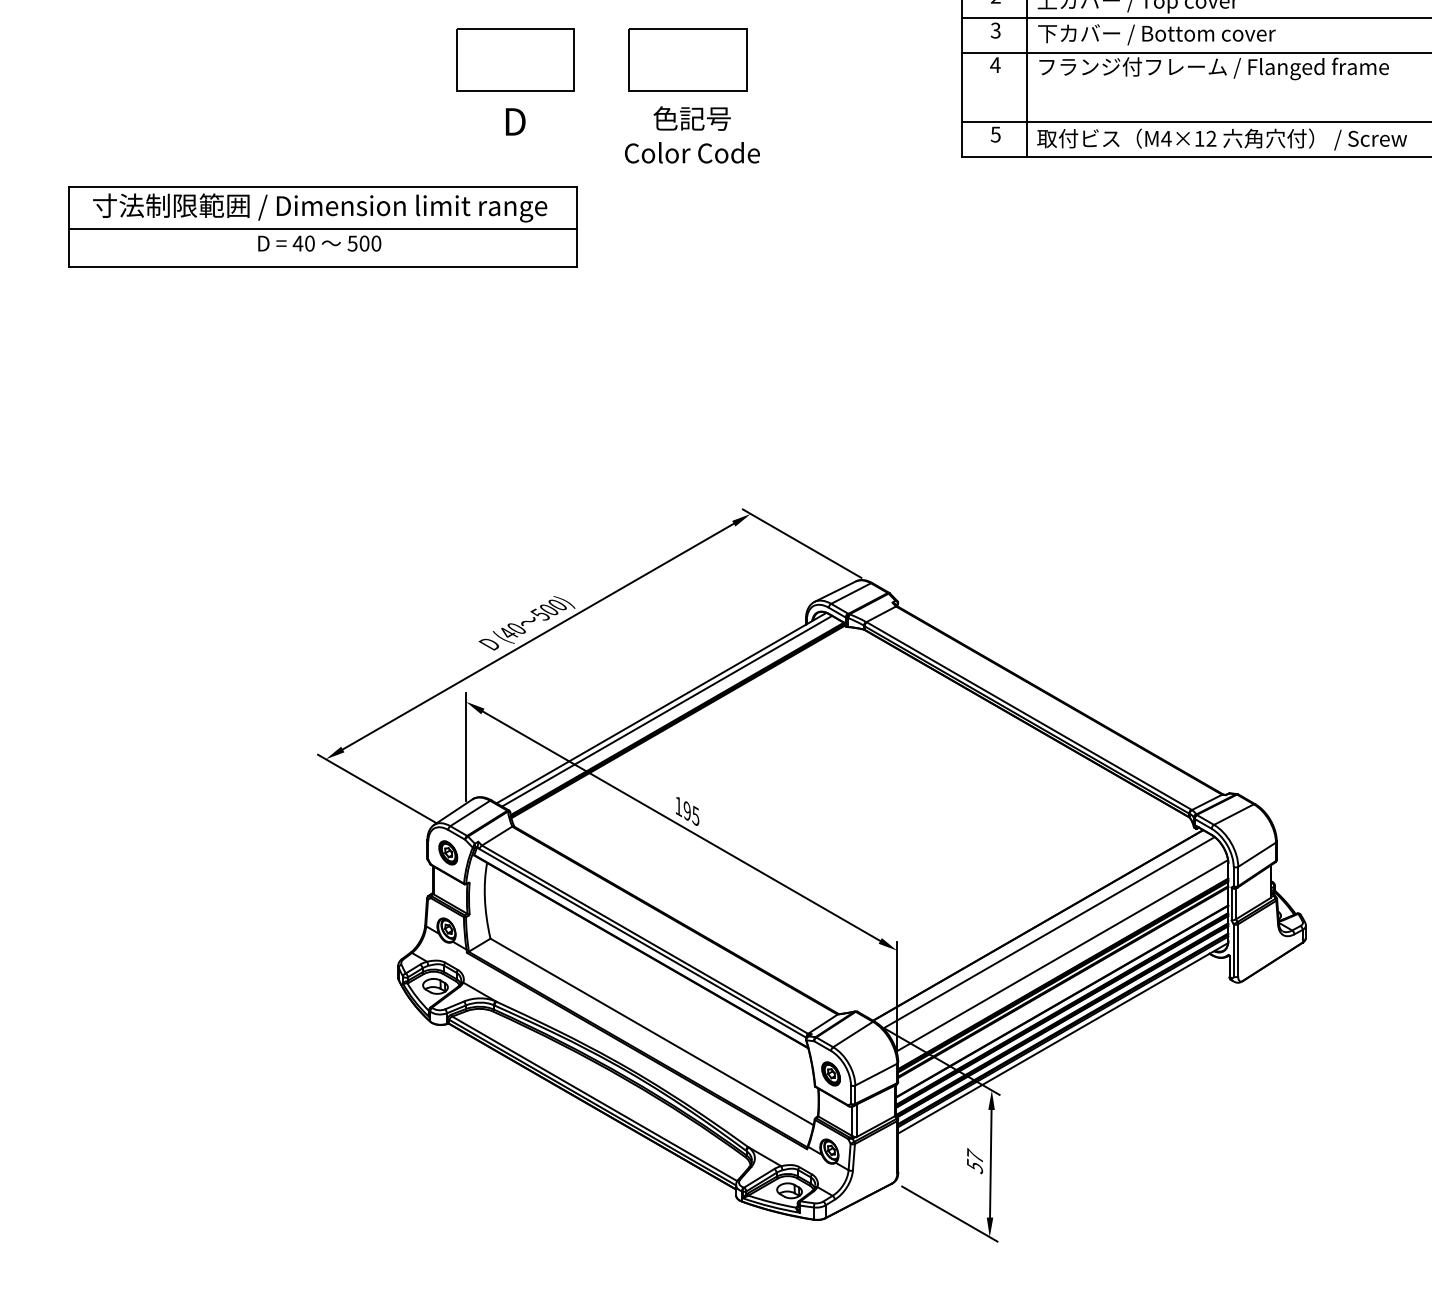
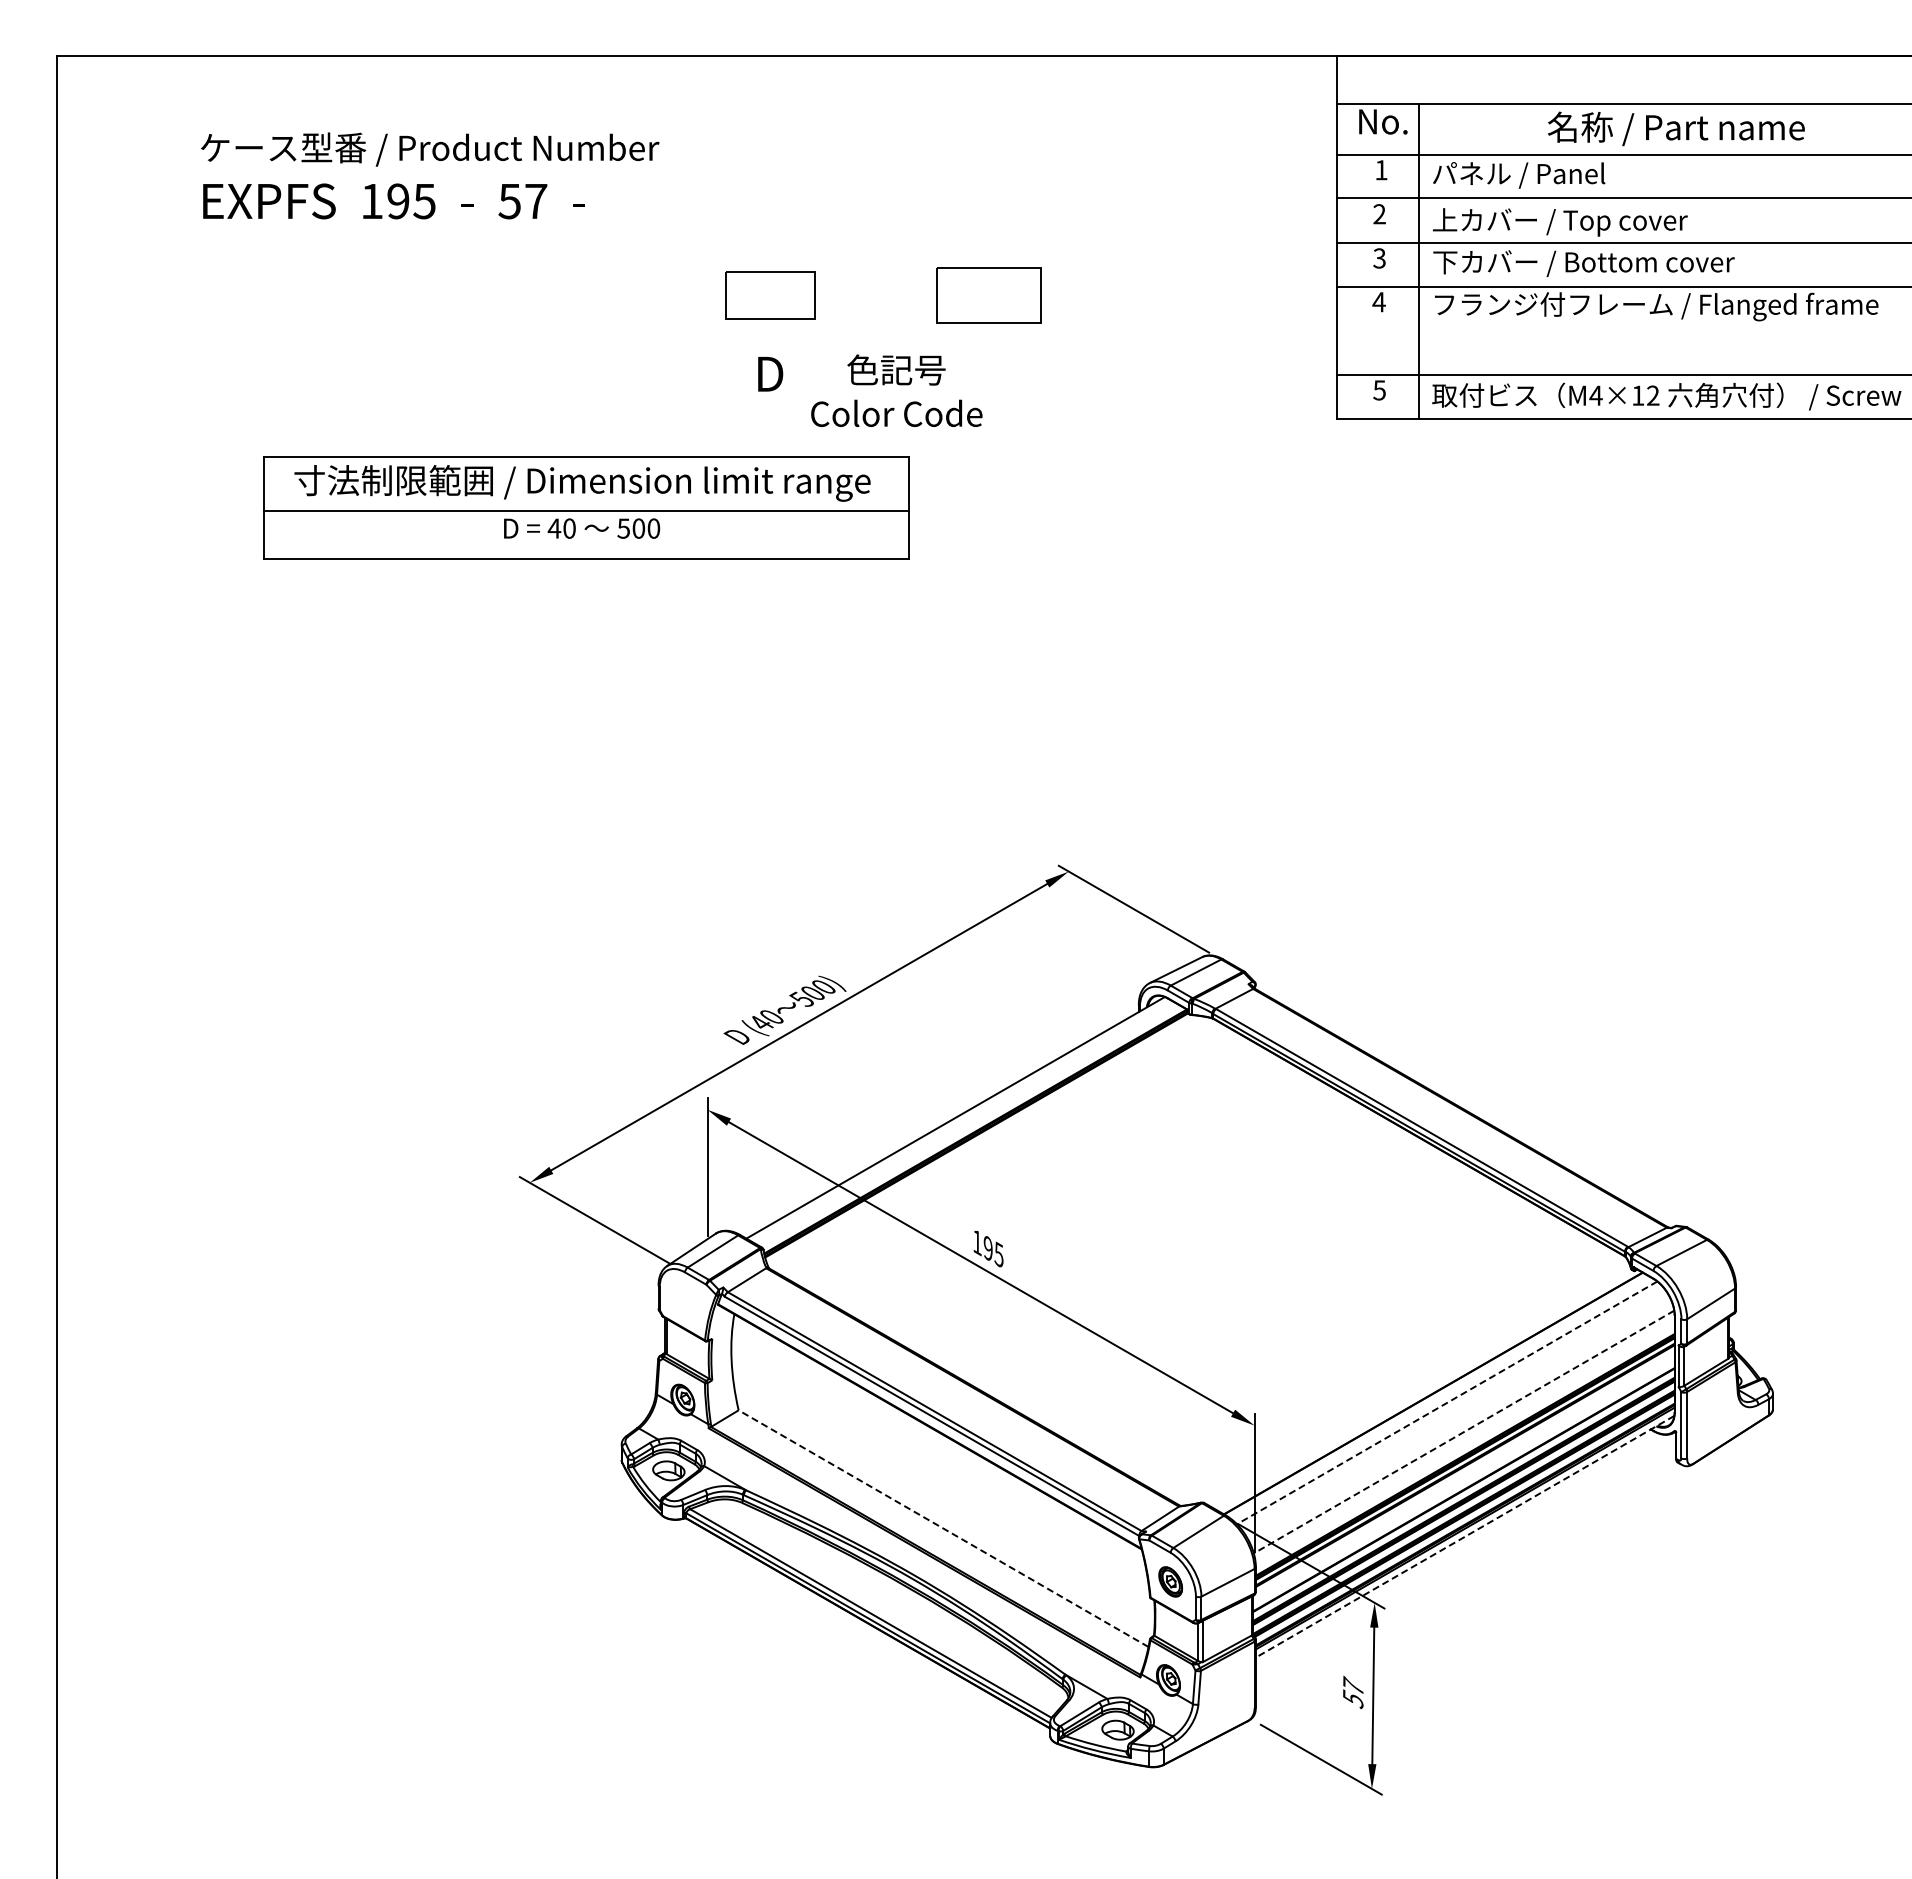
part: (515, 59) -> (770, 295), size x0.6
part: (688, 59) -> (989, 295), size x0.7
text: (692, 134) -> (896, 390), moved
part: (323, 226) -> (586, 507), moved
line: (666, 710) -> (962, 1121), removed
part: (447, 852) -> (684, 1301), removed
line: (1049, 932) -> (1447, 1402), solid -> dashed
line: (1062, 956) -> (1464, 1432), solid -> dashed
line: (651, 1031) -> (943, 1528), solid -> dashed
line: (1063, 1038) -> (1465, 1536), solid -> dashed

